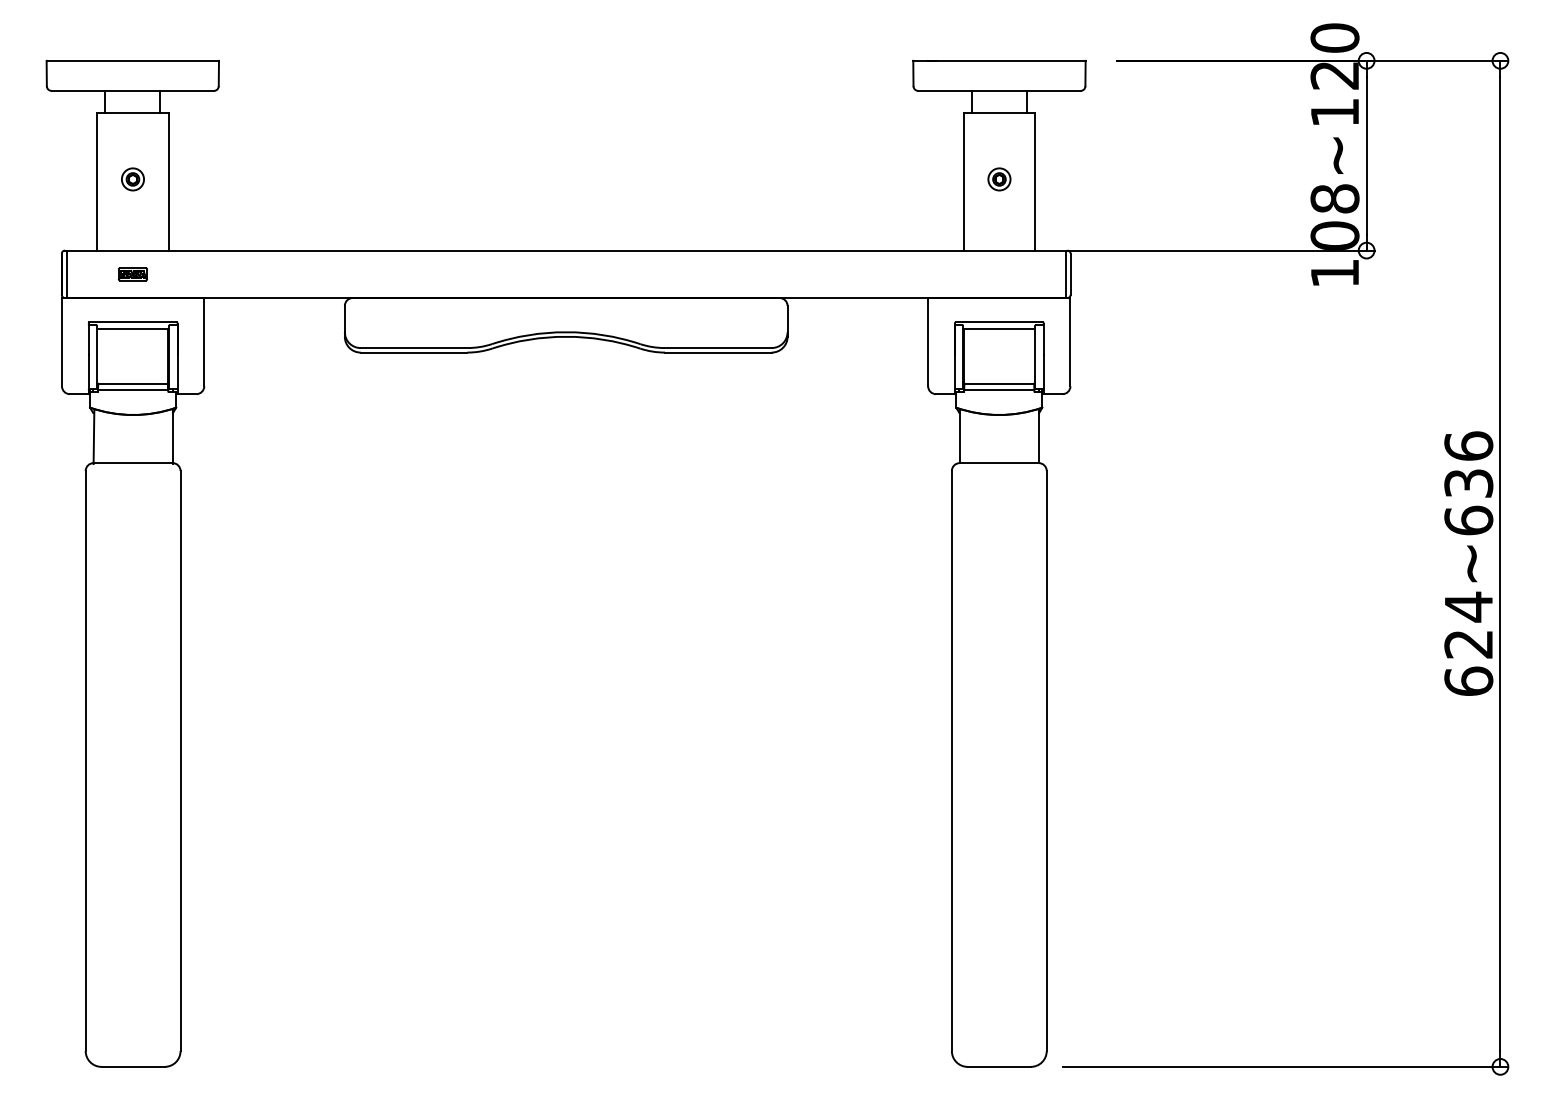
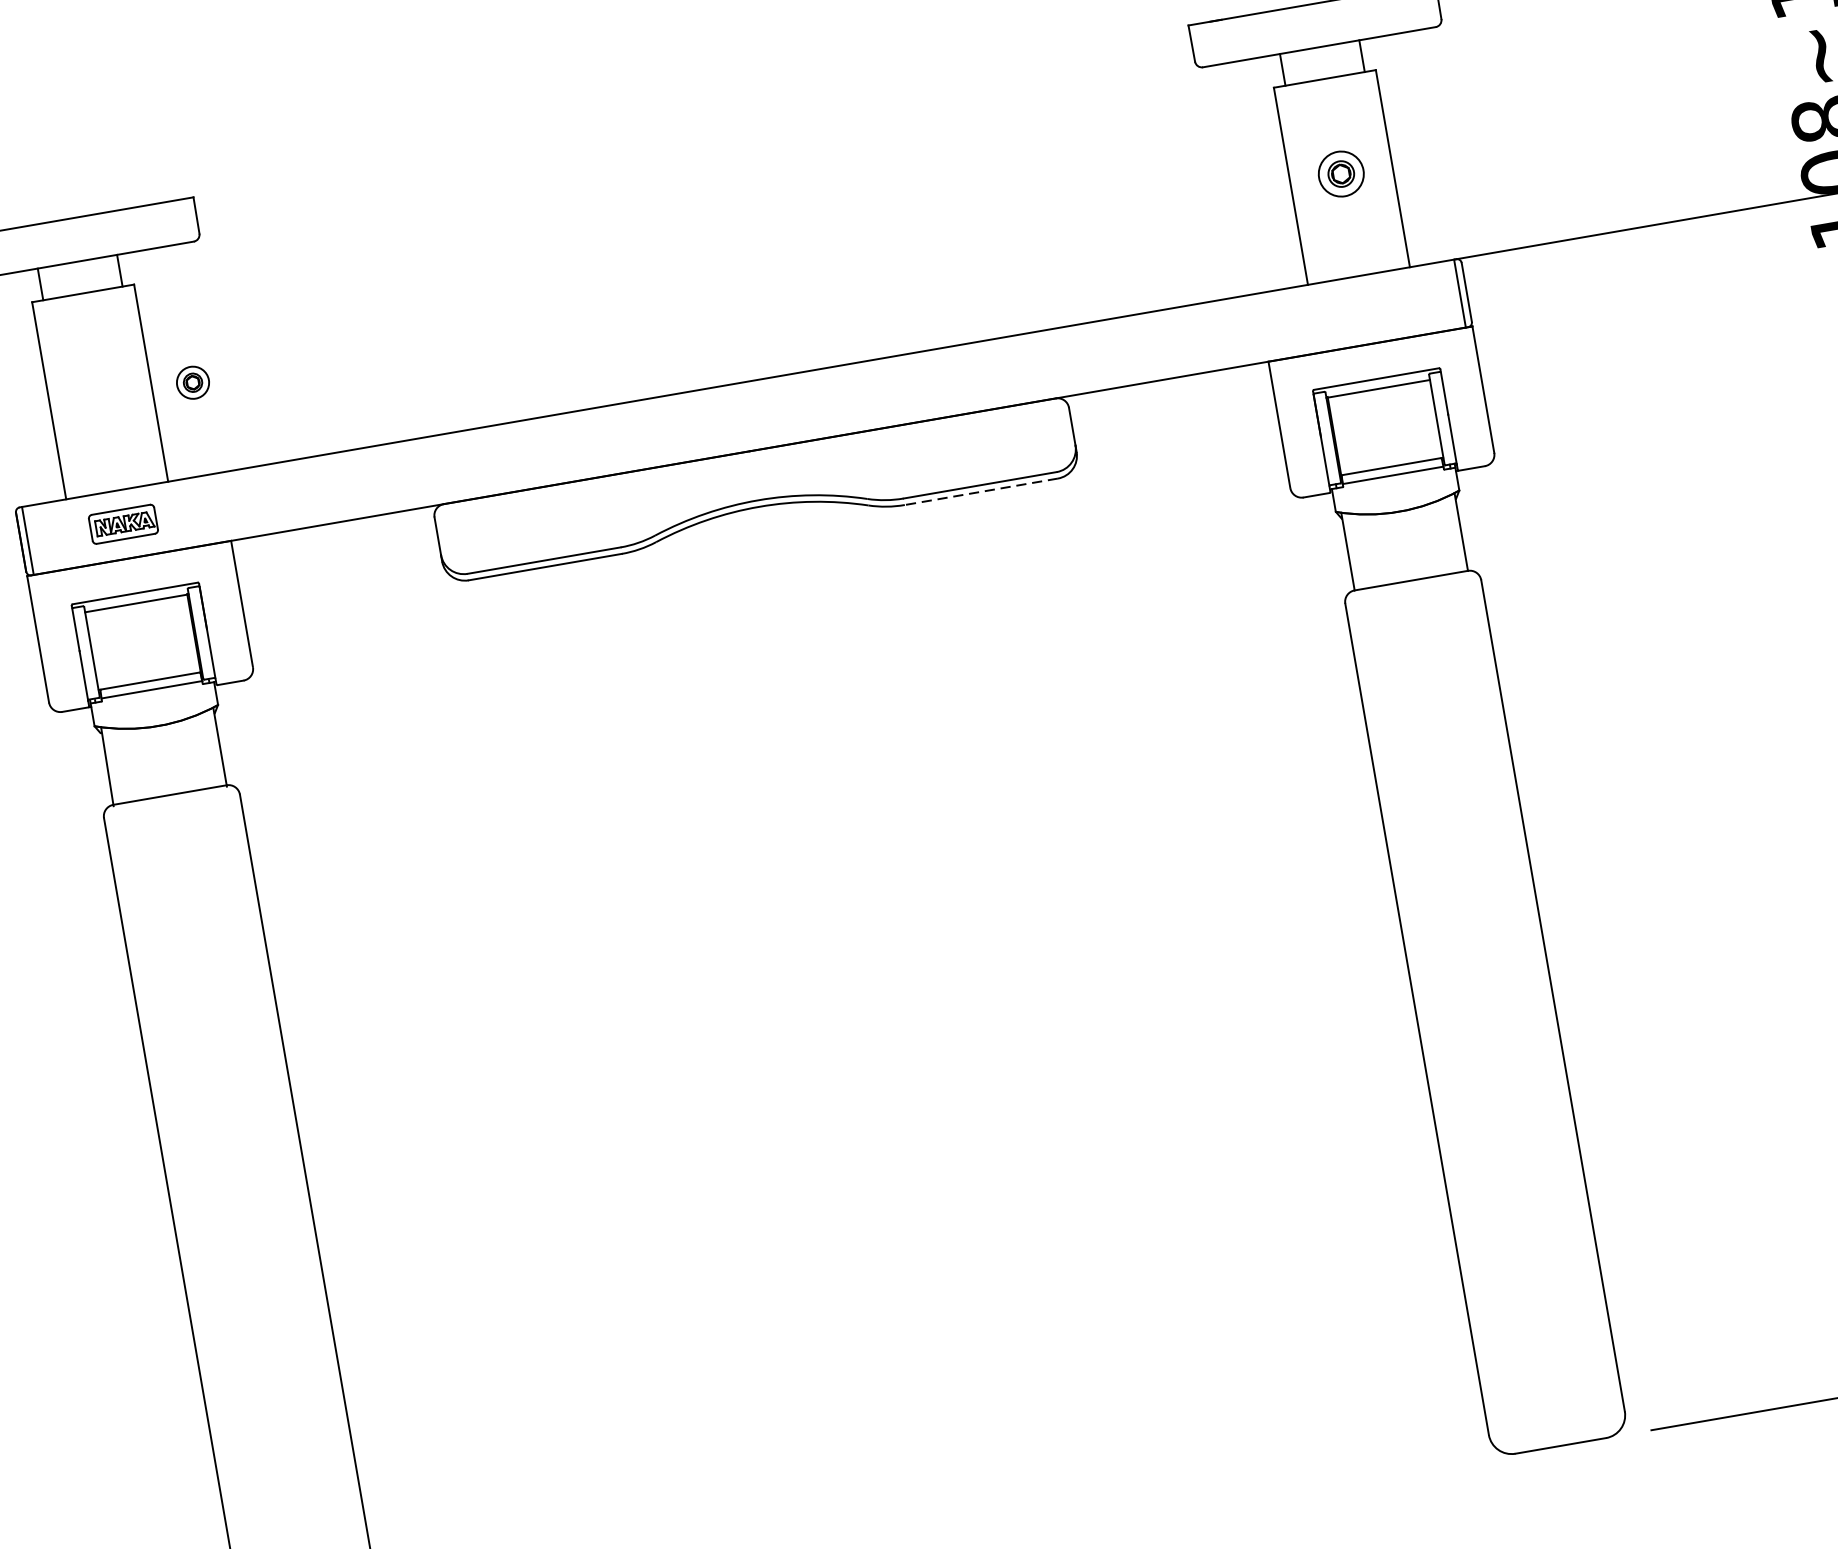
part: (132, 179) -> (192, 382), moved
part: (999, 179) -> (1341, 174), size x1.4
part: (132, 274) -> (122, 524), size x1.6
line: (717, 352) -> (980, 491), solid -> dashed

